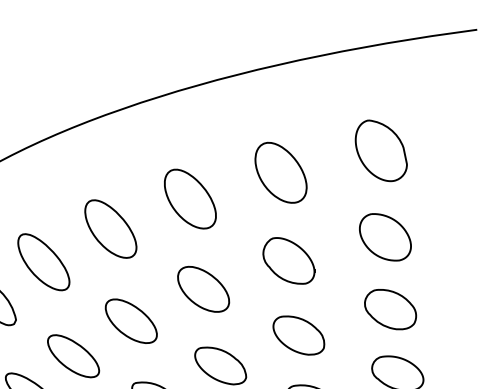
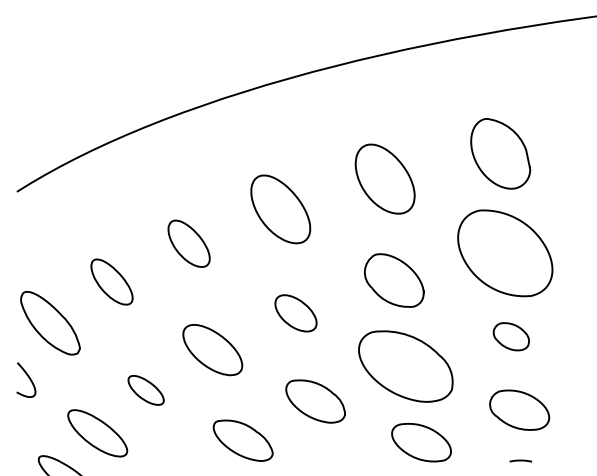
part: (110, 228) -> (188, 243), size x0.7
part: (385, 237) -> (505, 253), size x1.6
part: (43, 261) -> (111, 281), size x0.7
part: (203, 289) -> (295, 313), size x0.7
part: (390, 309) -> (511, 336), size x0.6
part: (298, 335) -> (405, 366), size x1.6
part: (72, 356) -> (145, 390), size x0.6

